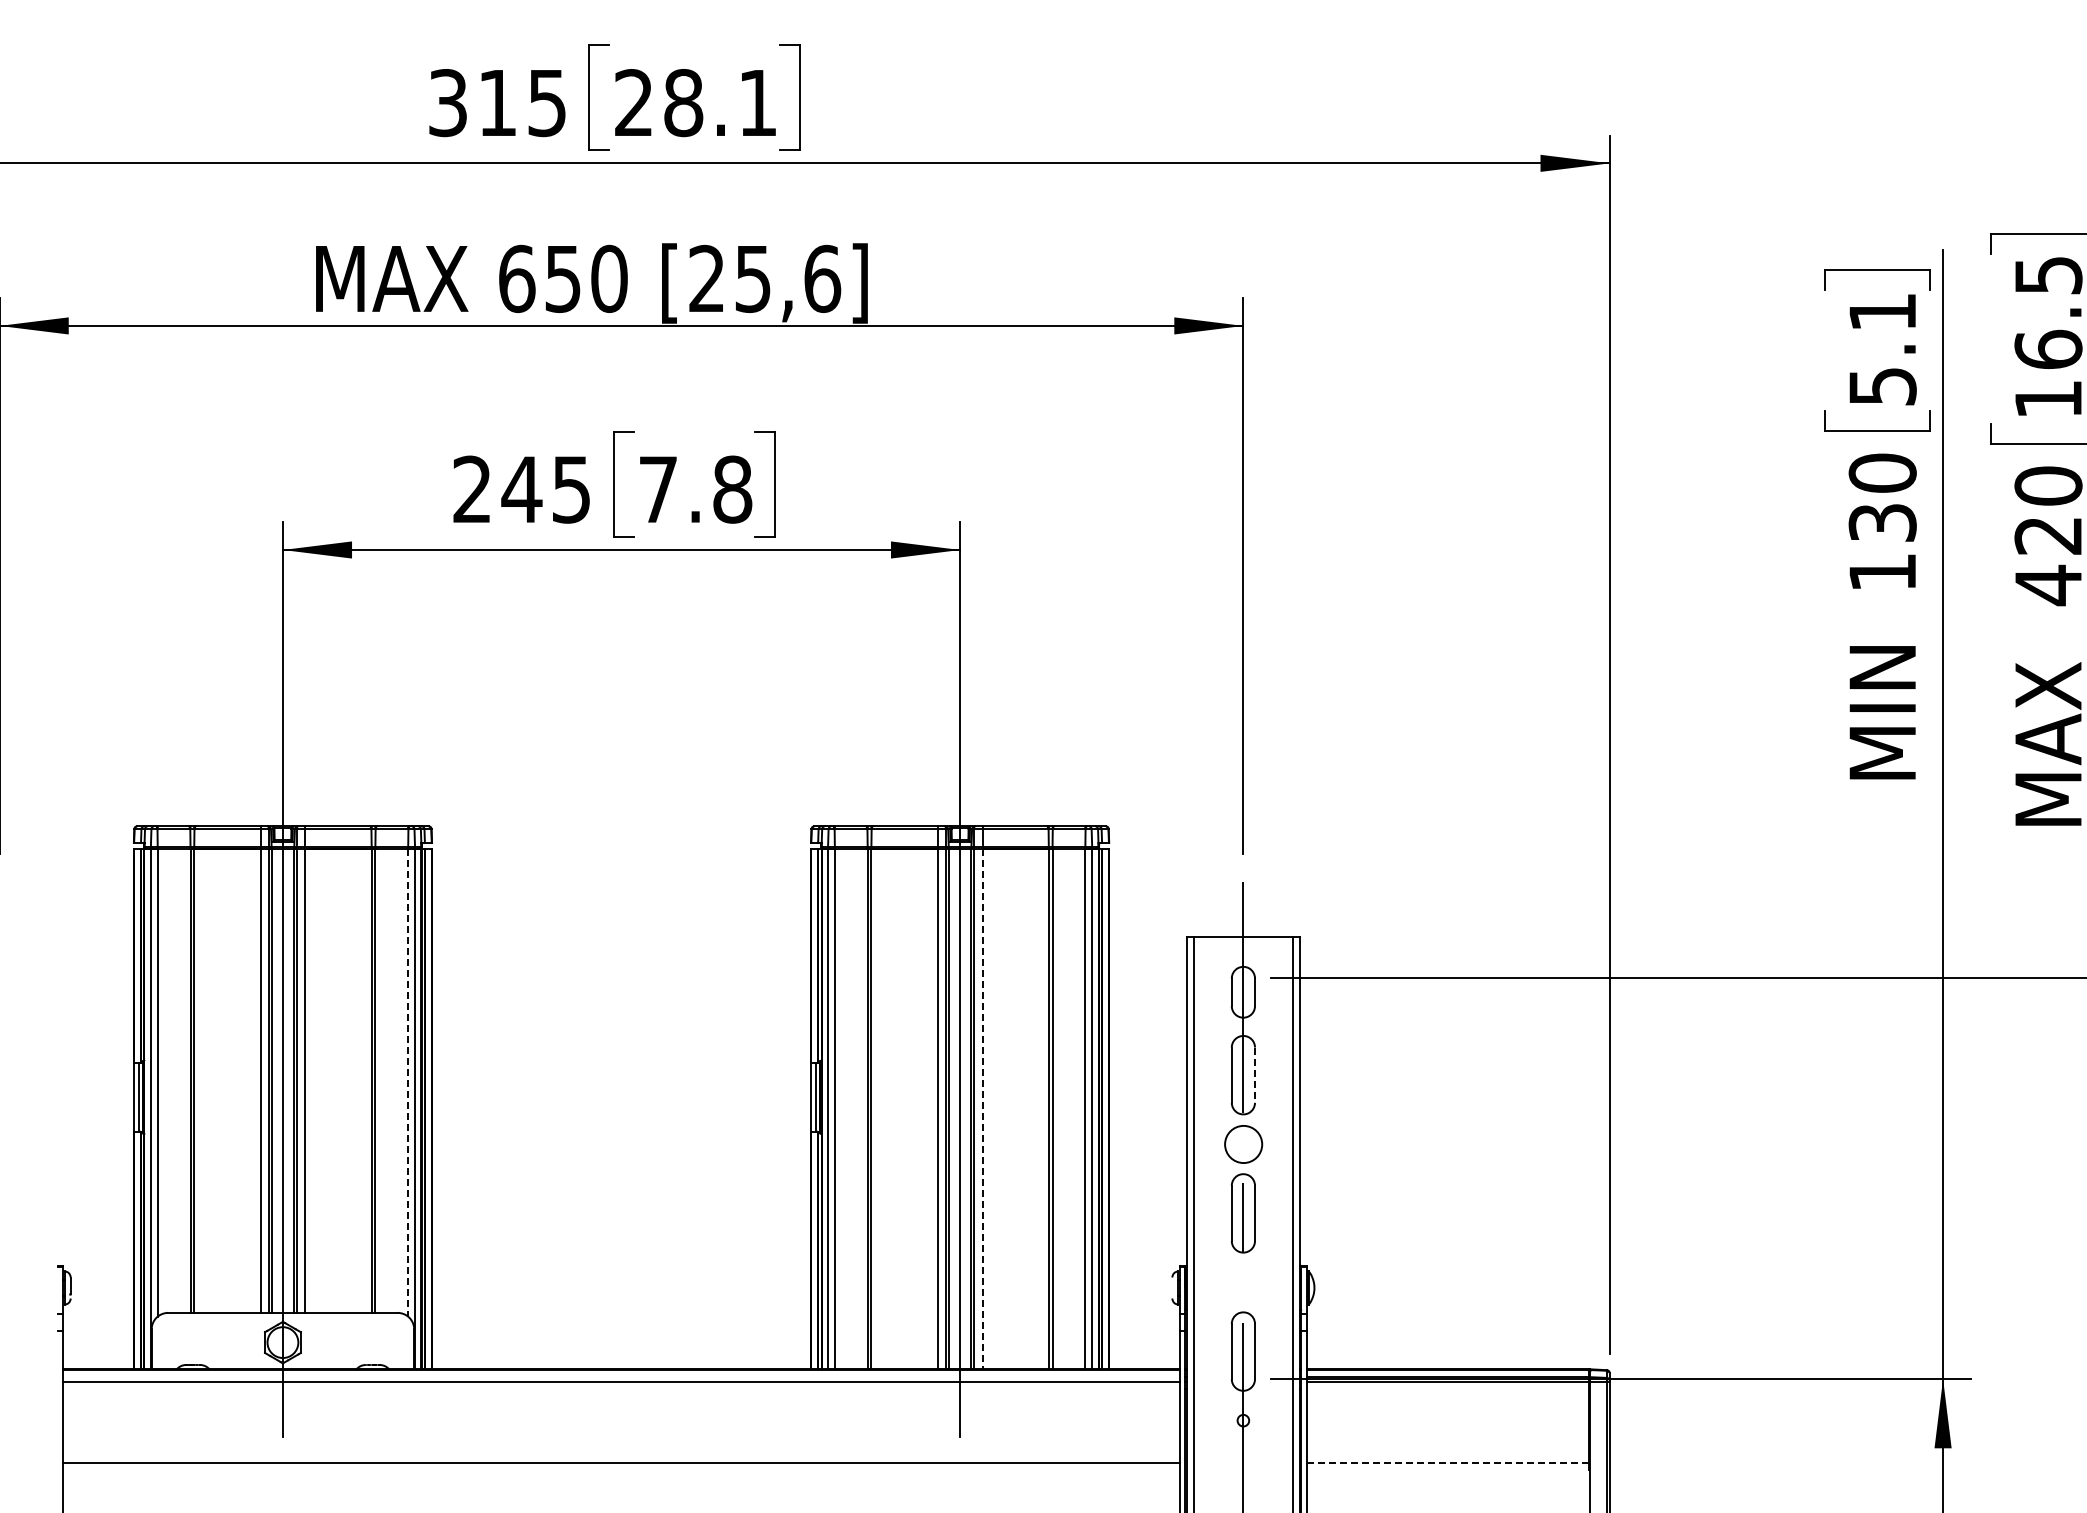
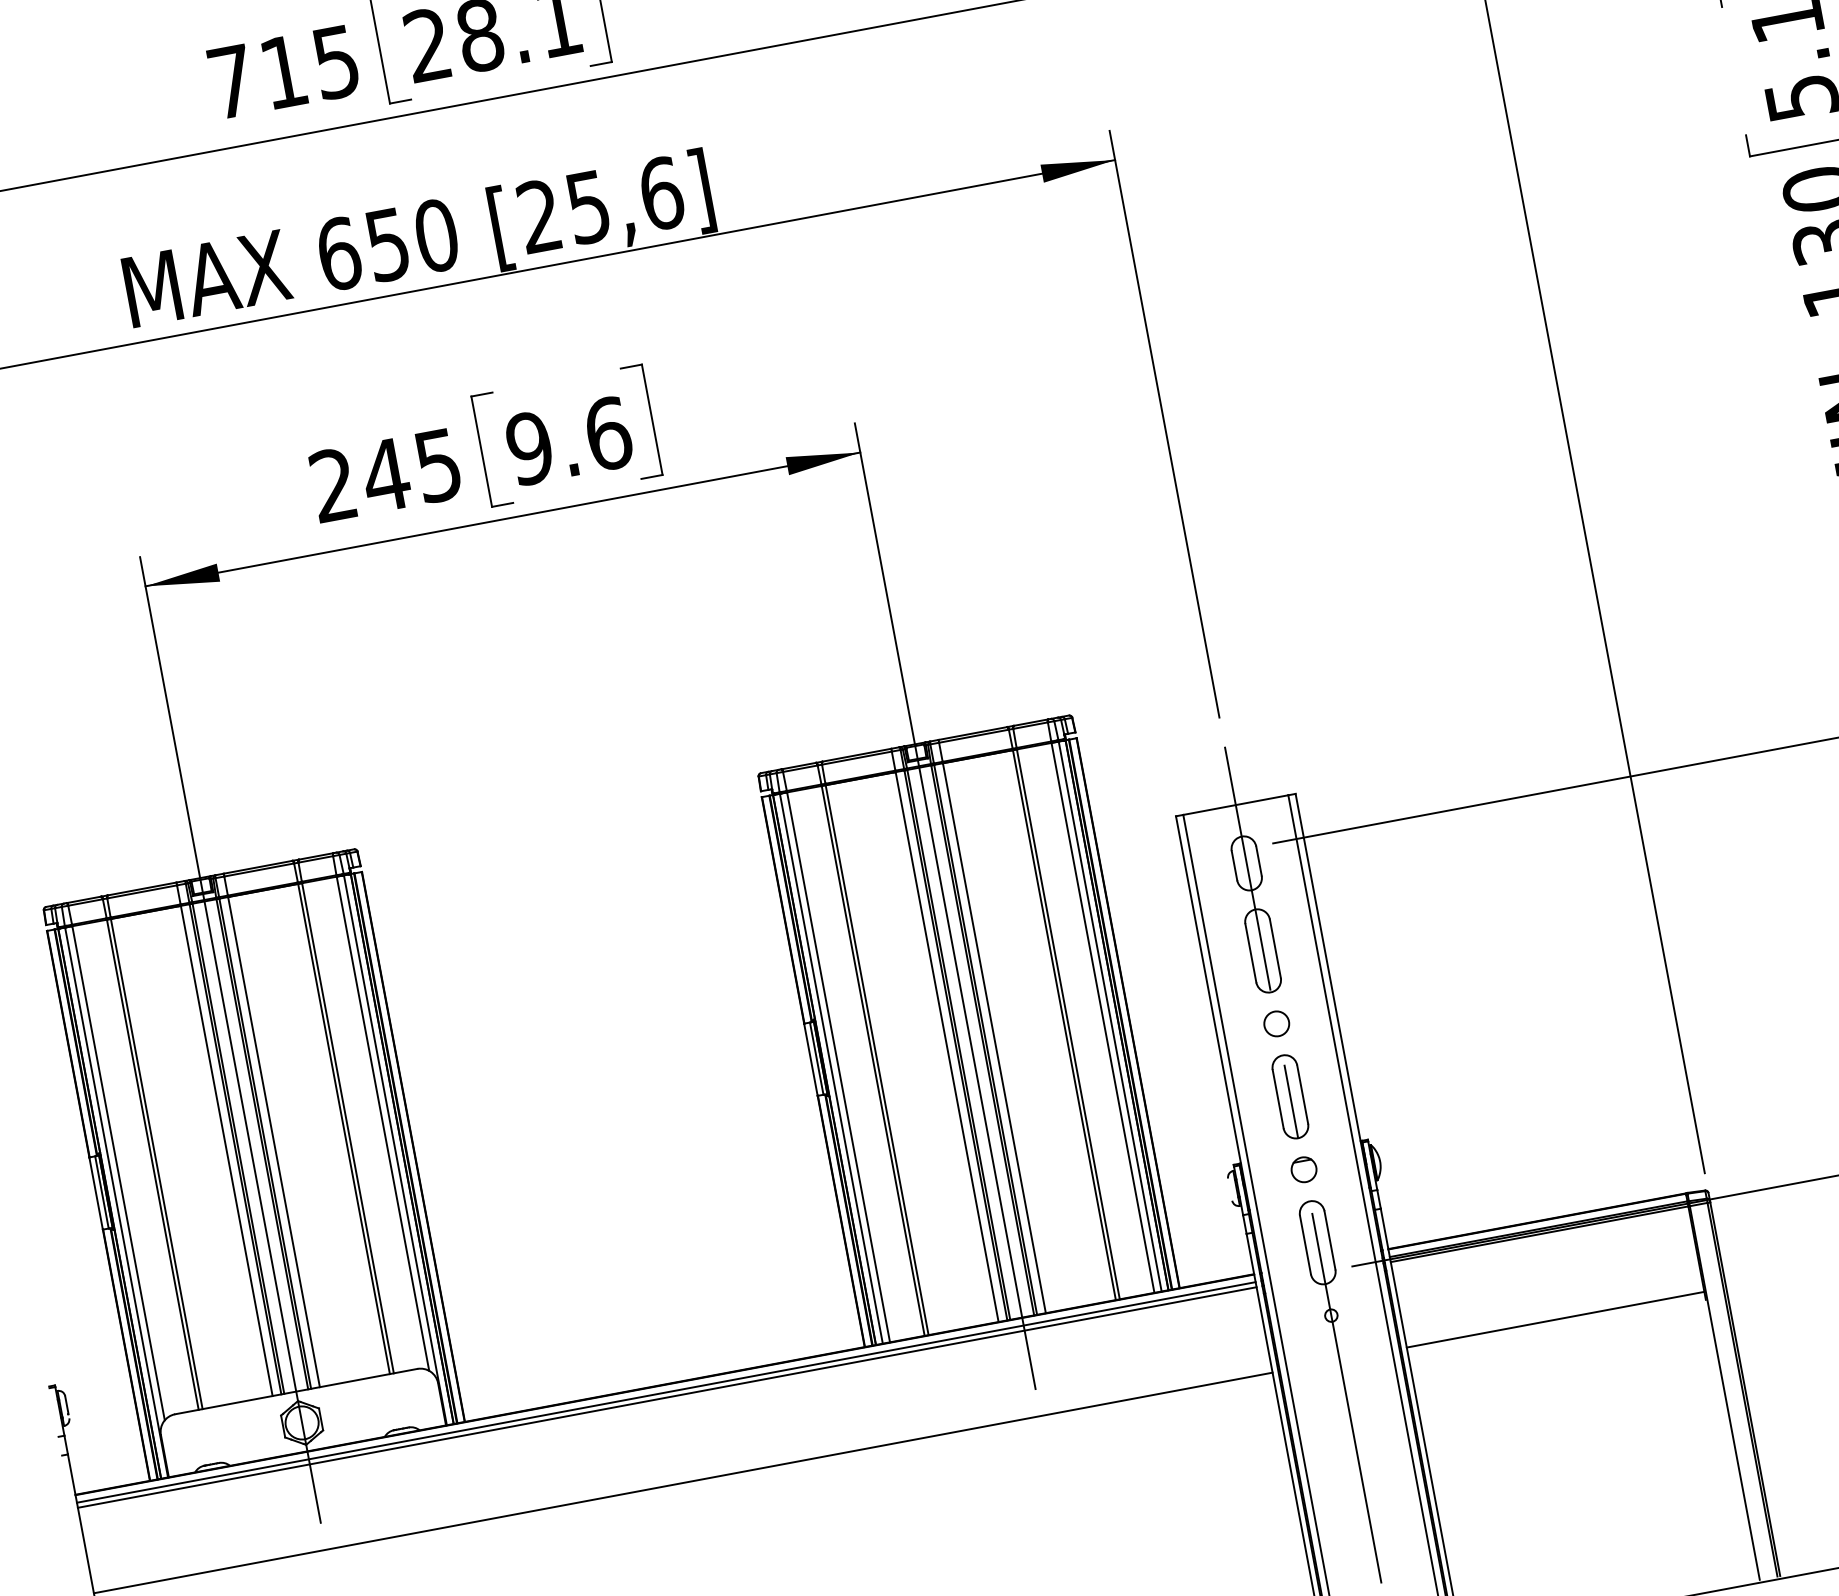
text: (447, 103) -> (231, 82), 315 -> 715
text: (695, 489) -> (569, 440), 7.8 -> 9.6
line: (1255, 1075) -> (1275, 948), dashed -> solid
line: (408, 1083) -> (383, 1124), dashed -> solid
line: (982, 1109) -> (994, 1038), dashed -> solid
circle: (1242, 1143) -> (1275, 1023), size x0.62
part: (1242, 1282) -> (1303, 1169), added
line: (621, 1377) -> (666, 1392), added
line: (1447, 1462) -> (1555, 1319), dashed -> solid

